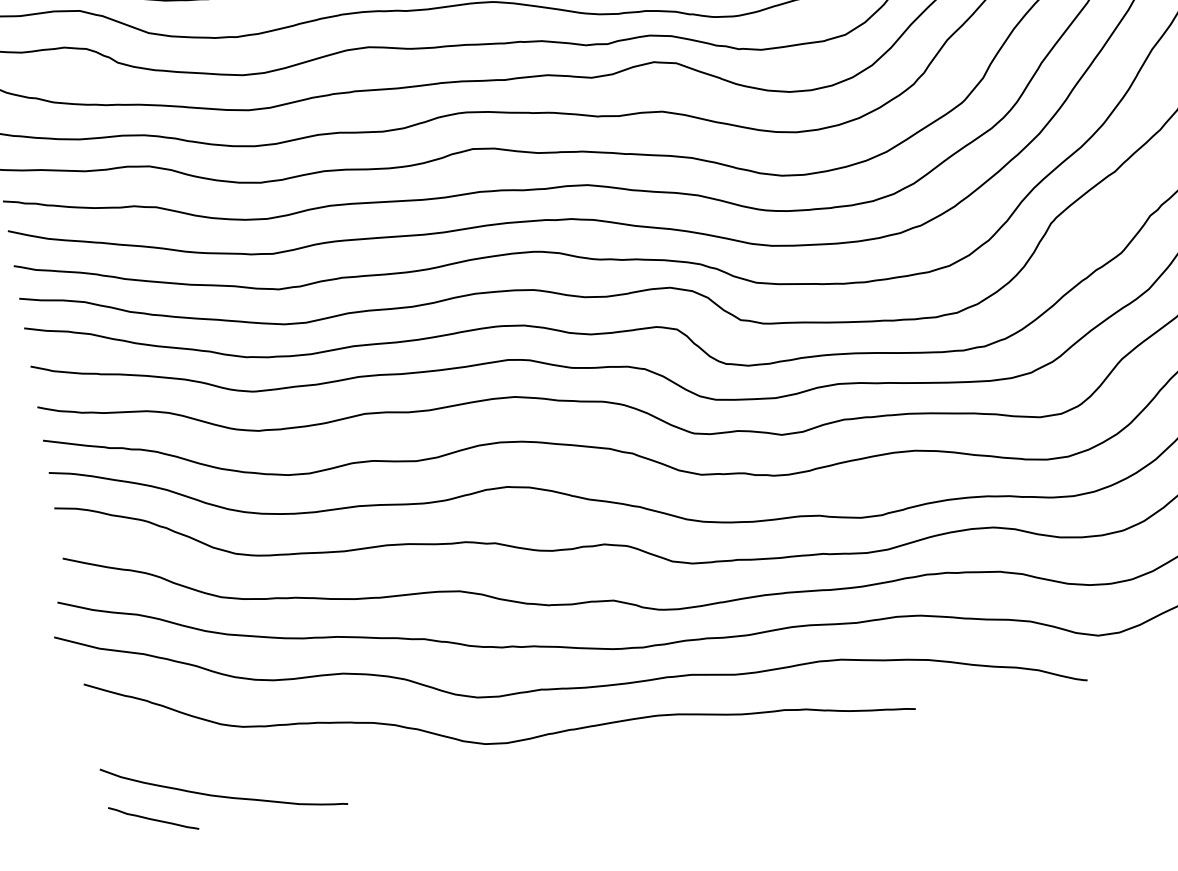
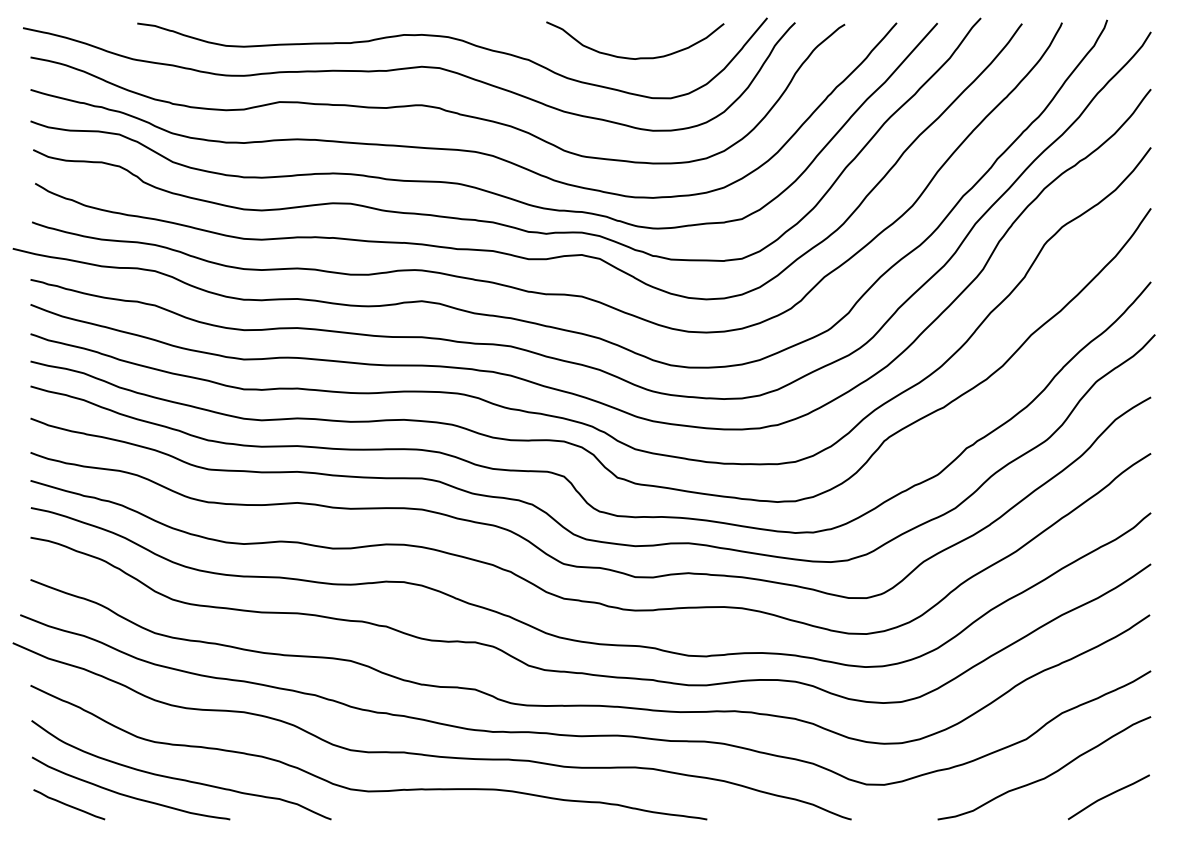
curve: (281, 764) -> (181, 778), added

